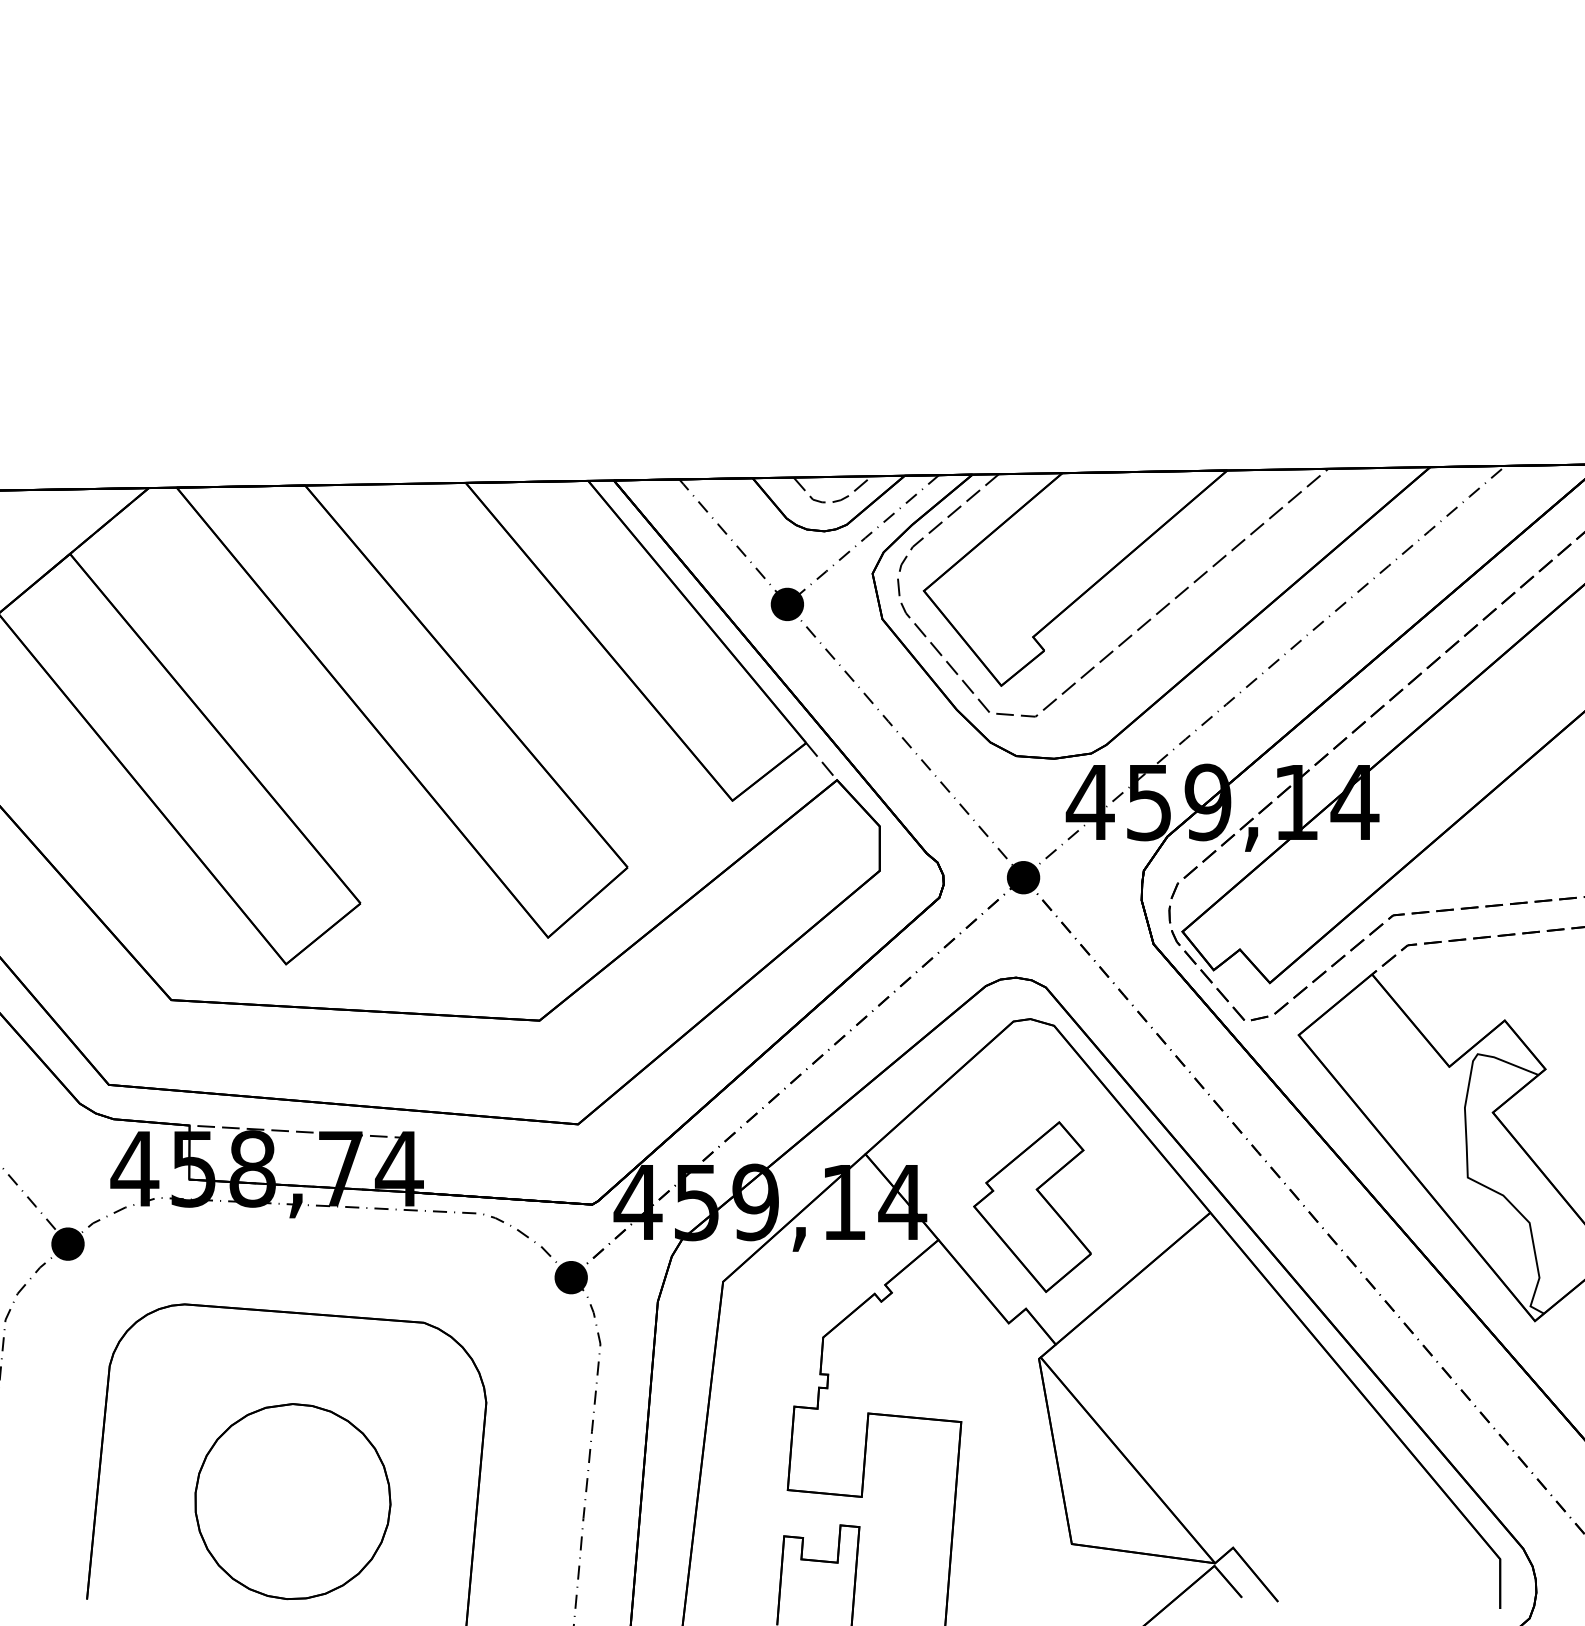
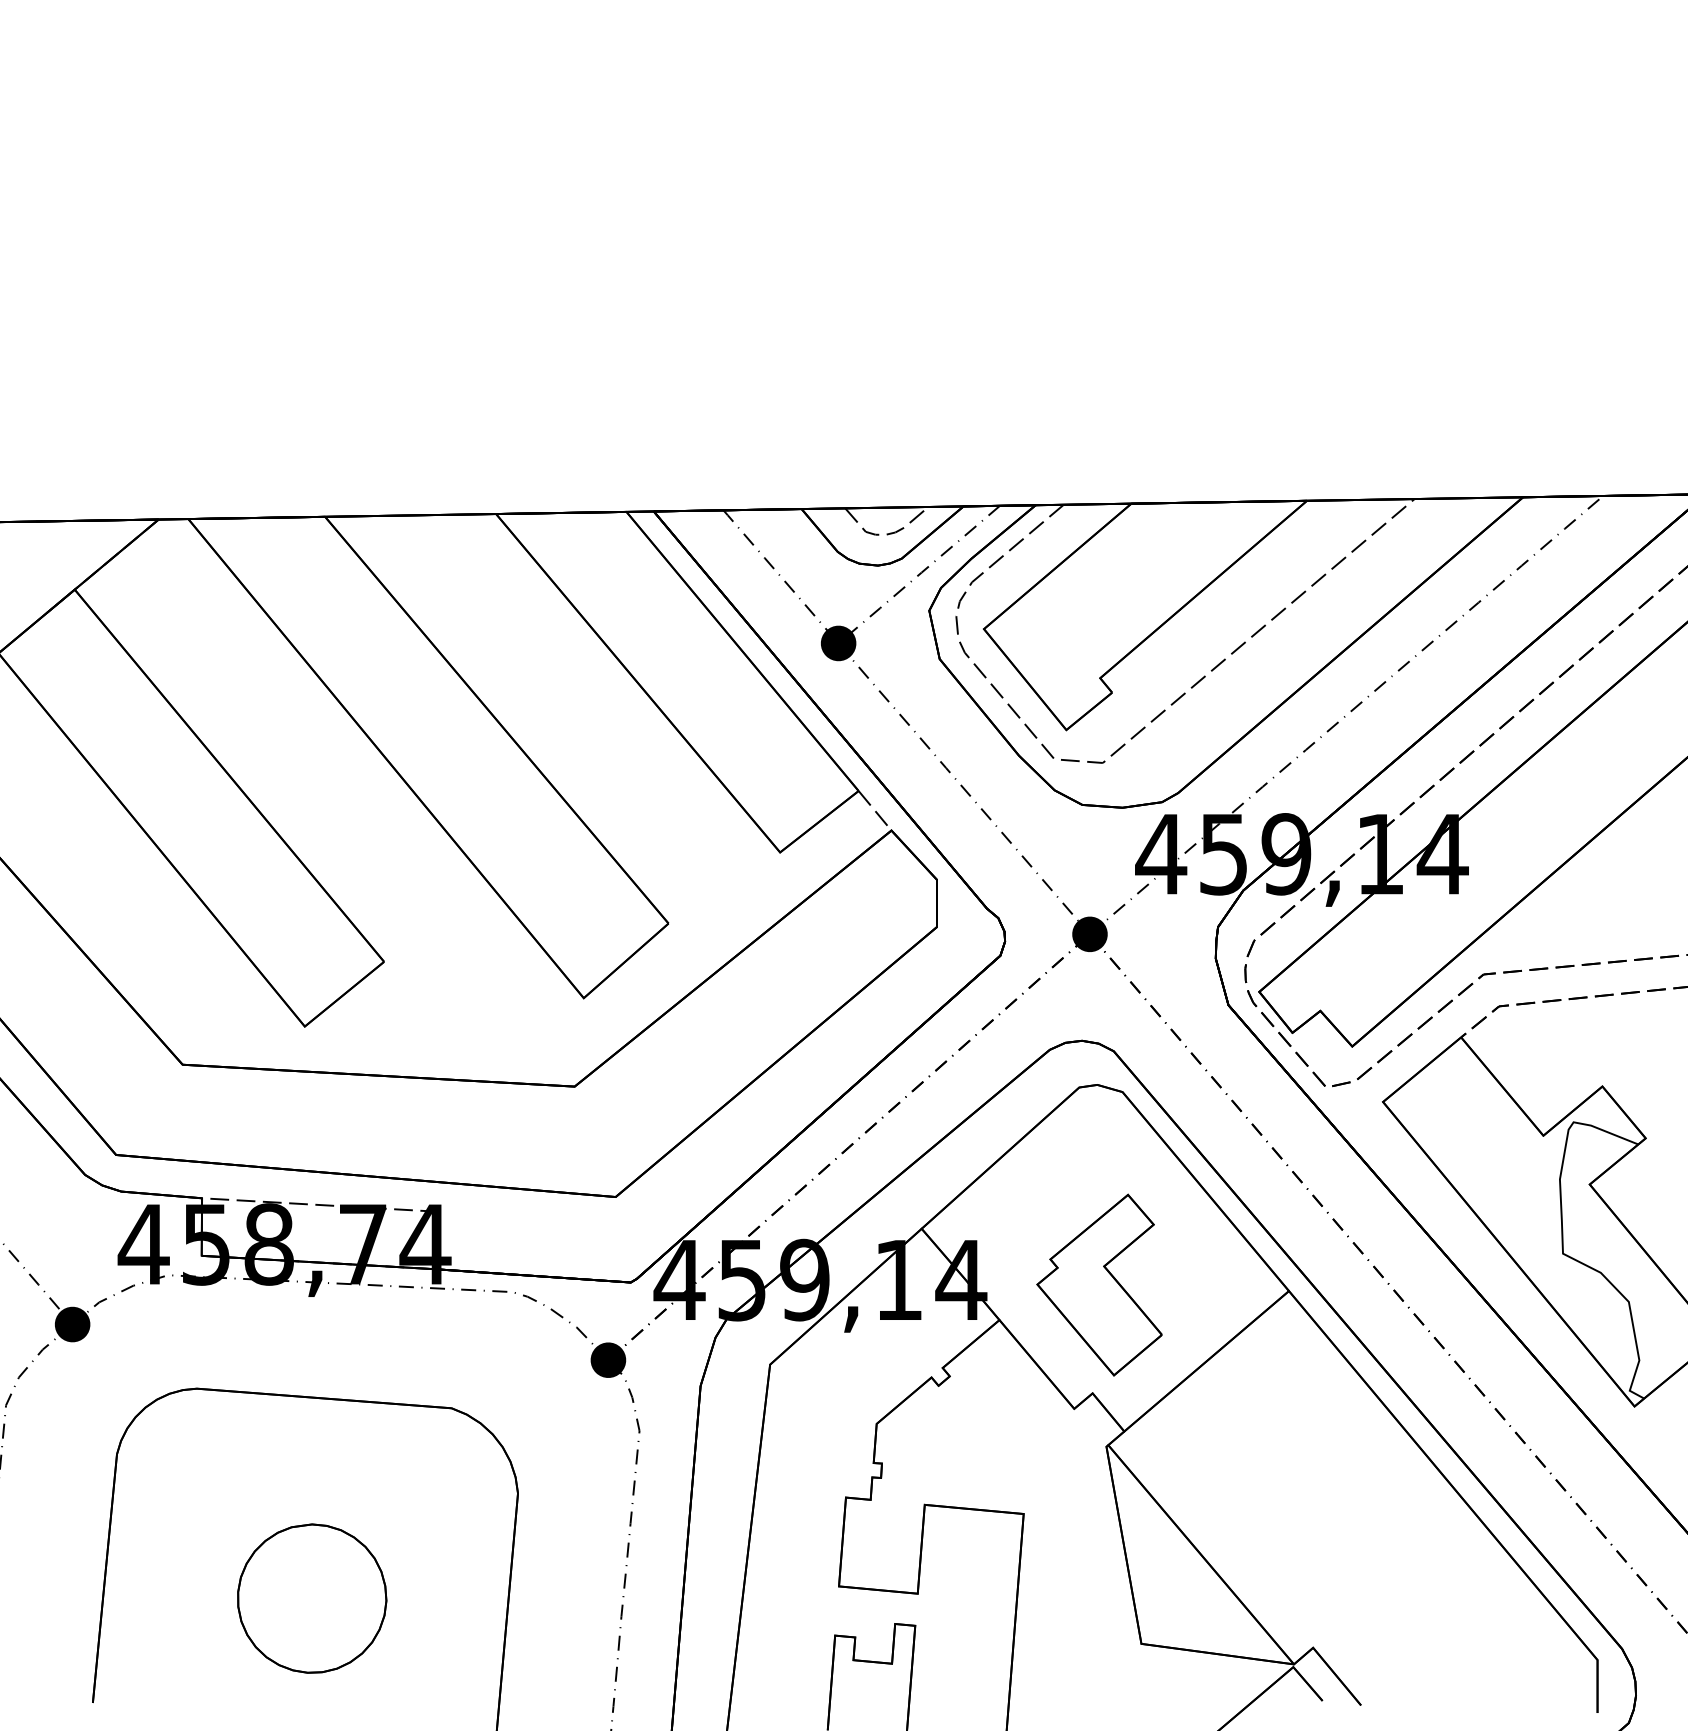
part: (293, 1501) -> (312, 1598), size x0.71

